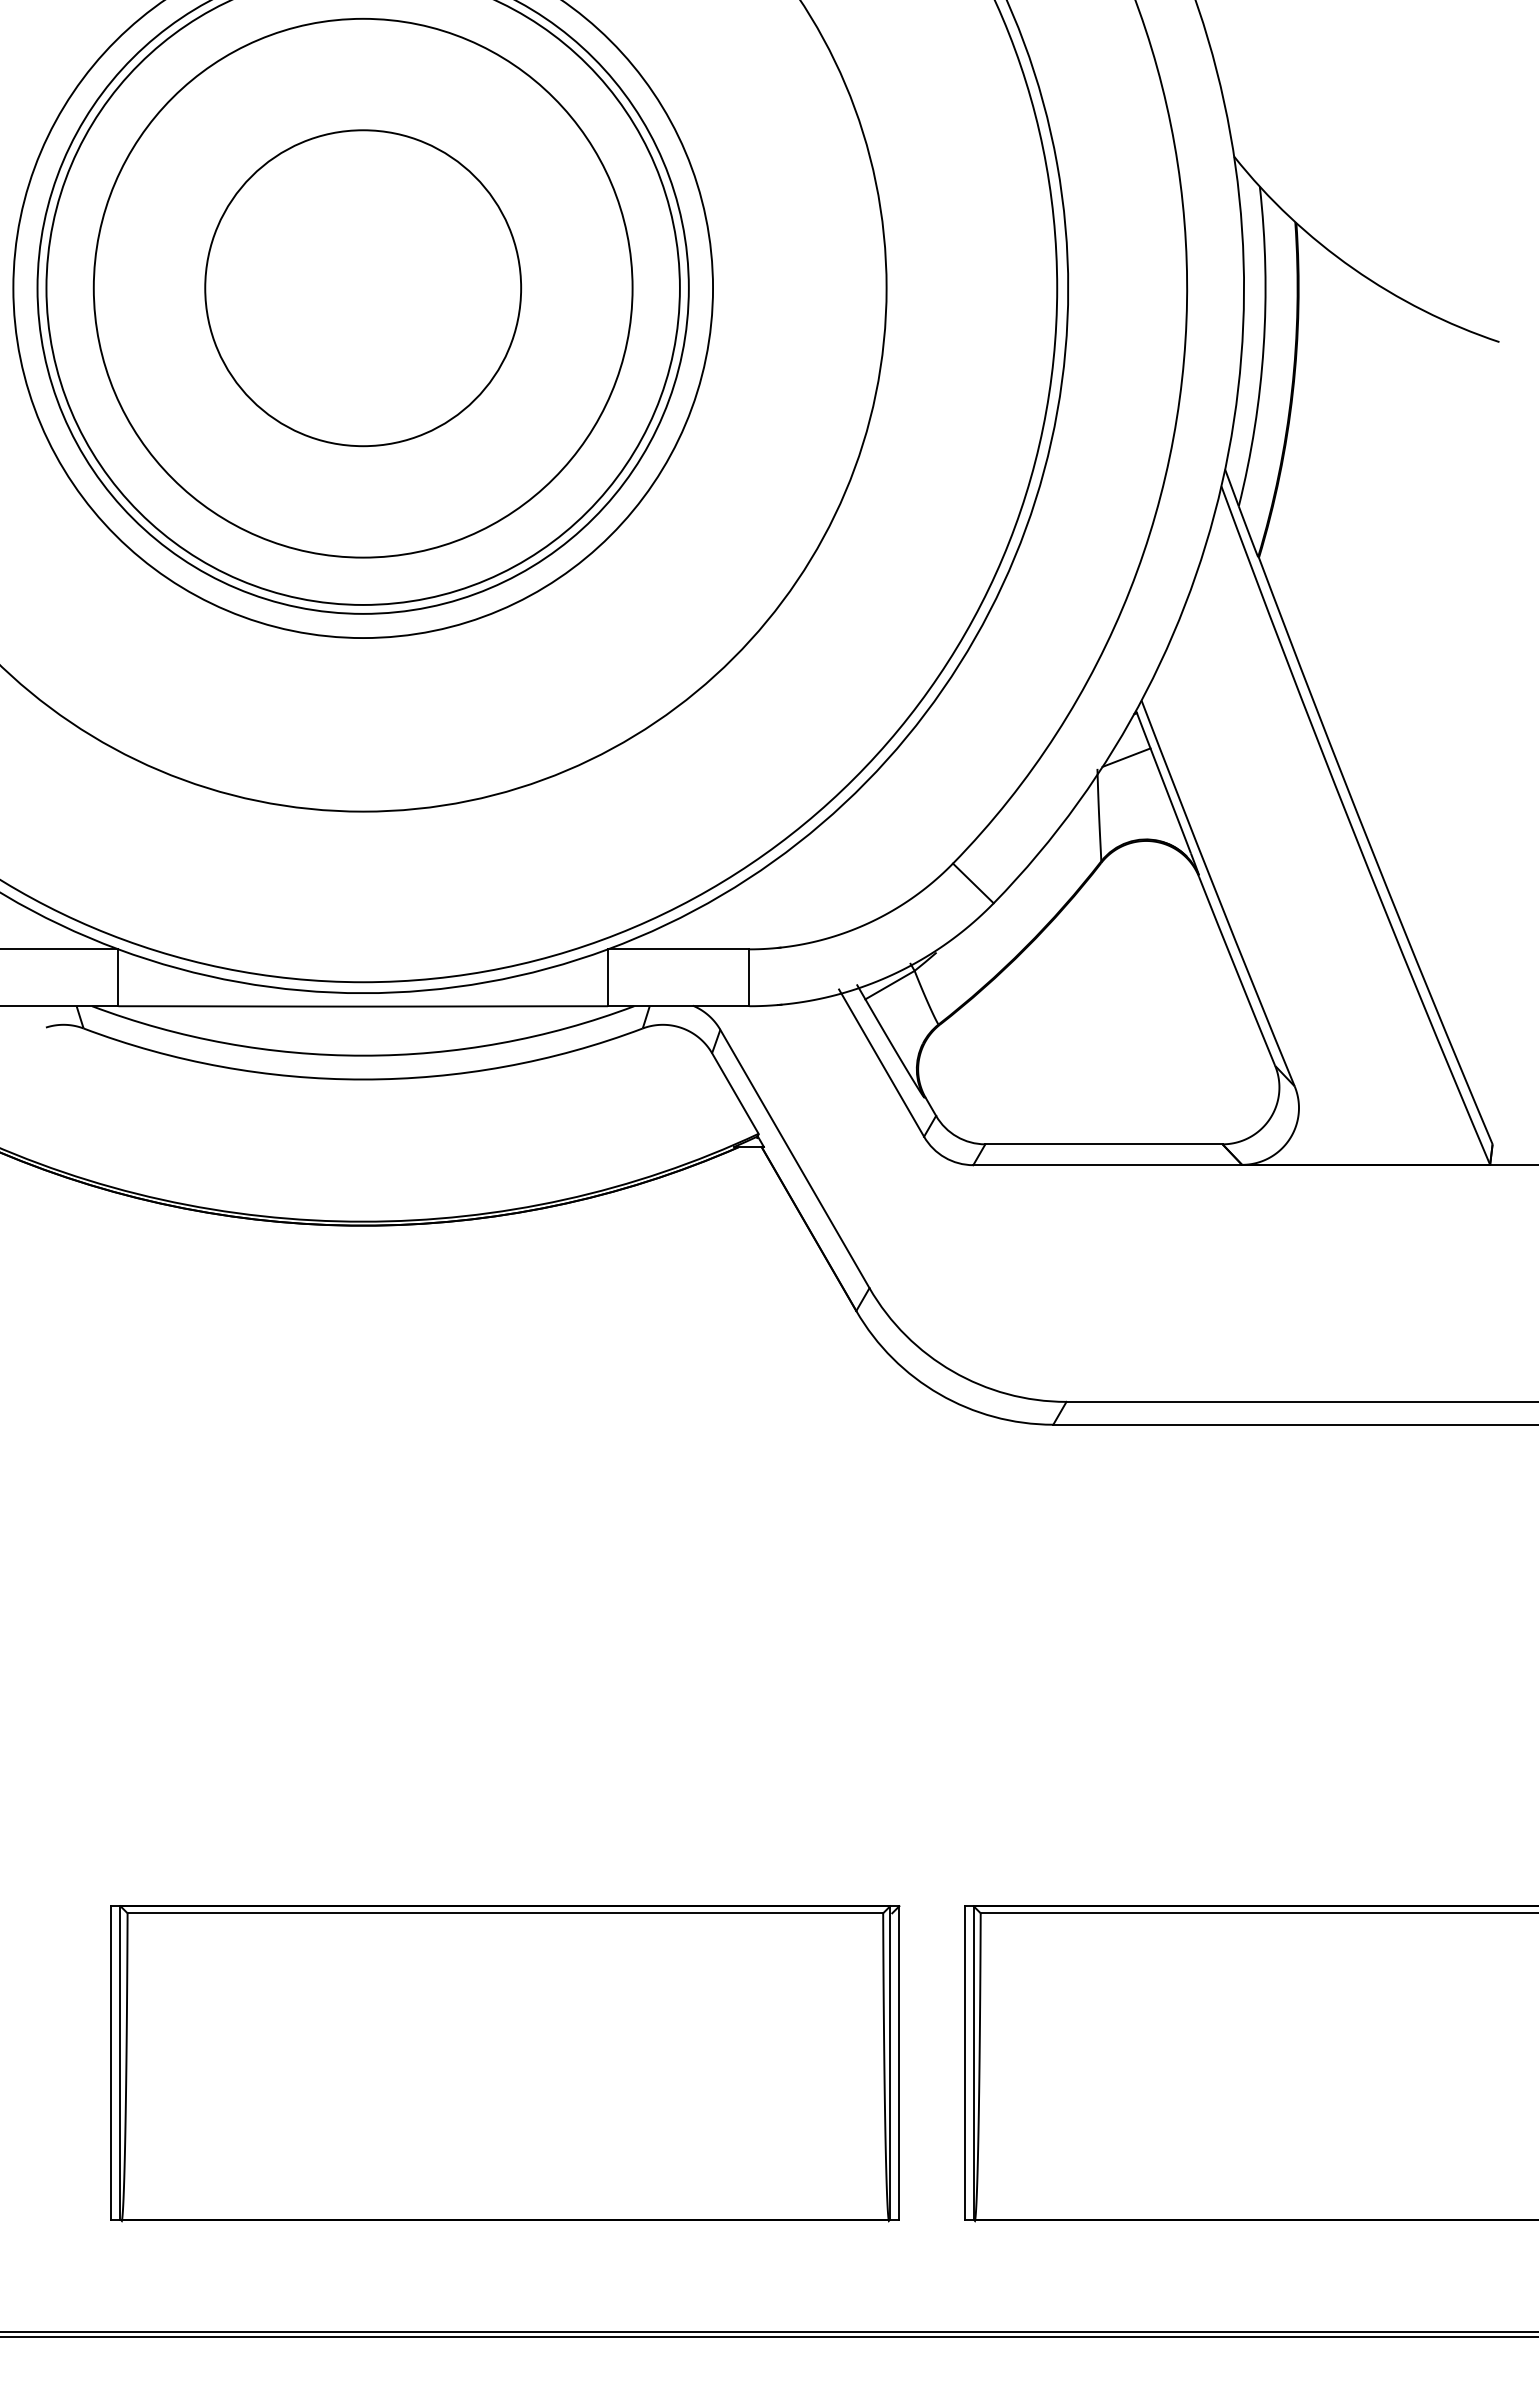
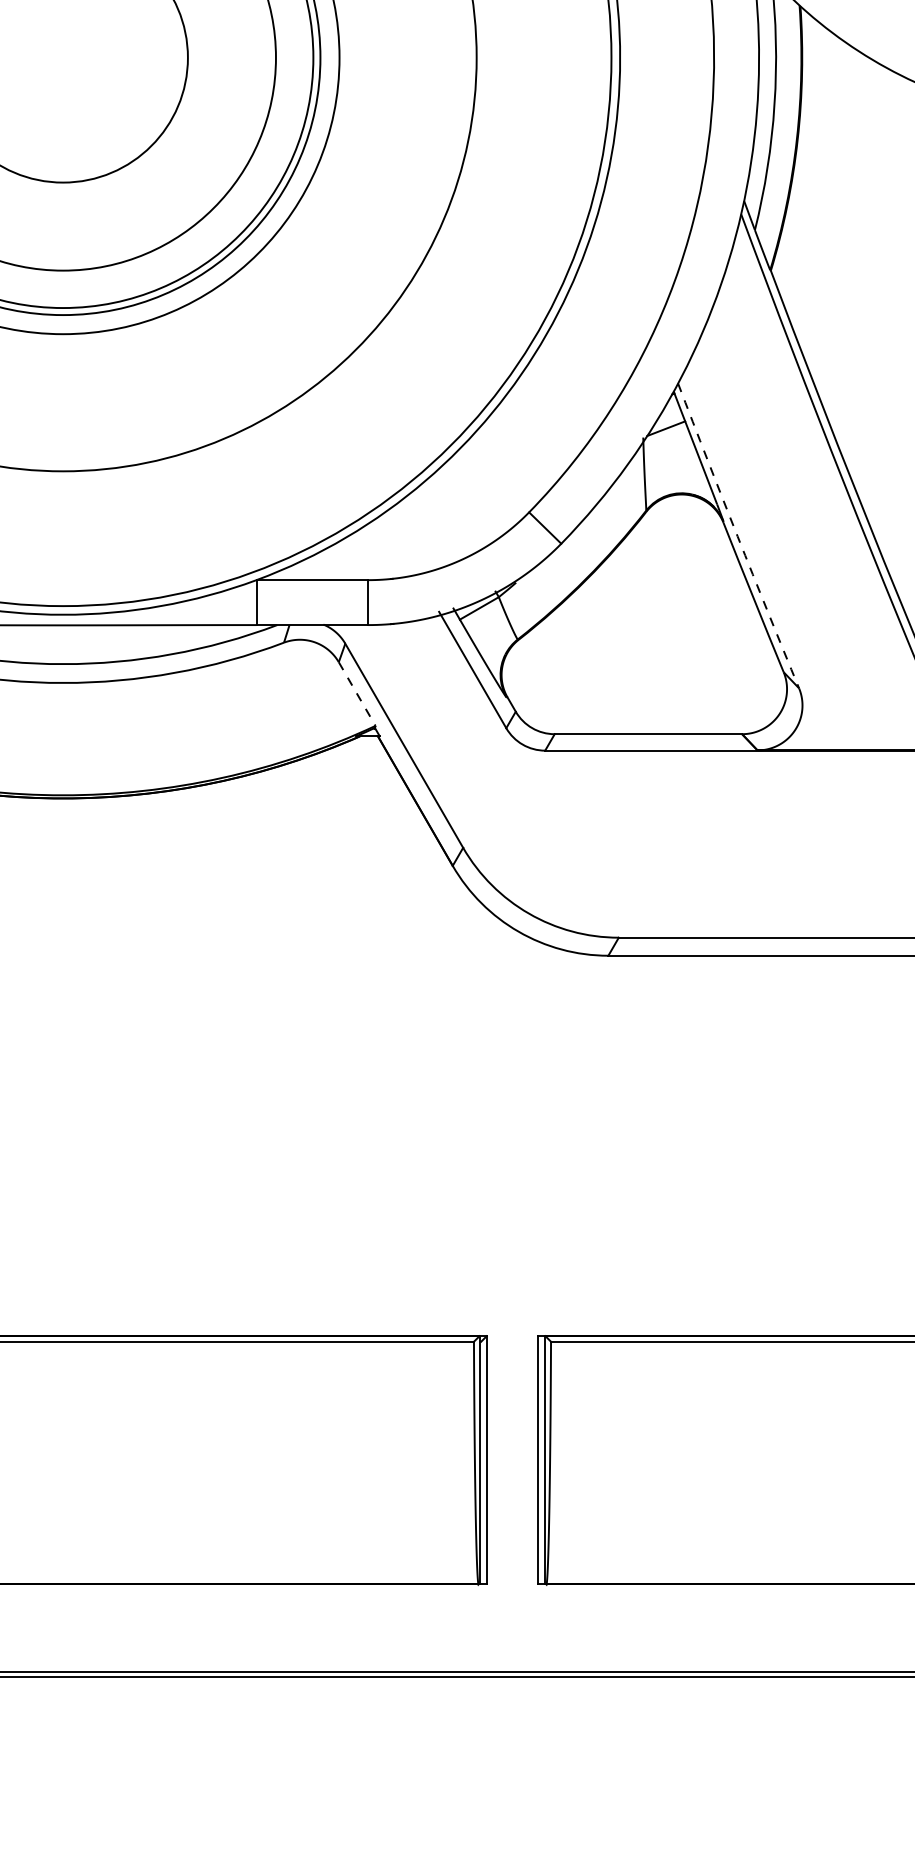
arc: (1216, 893) -> (737, 536), solid -> dashed
line: (735, 1093) -> (357, 694), solid -> dashed

